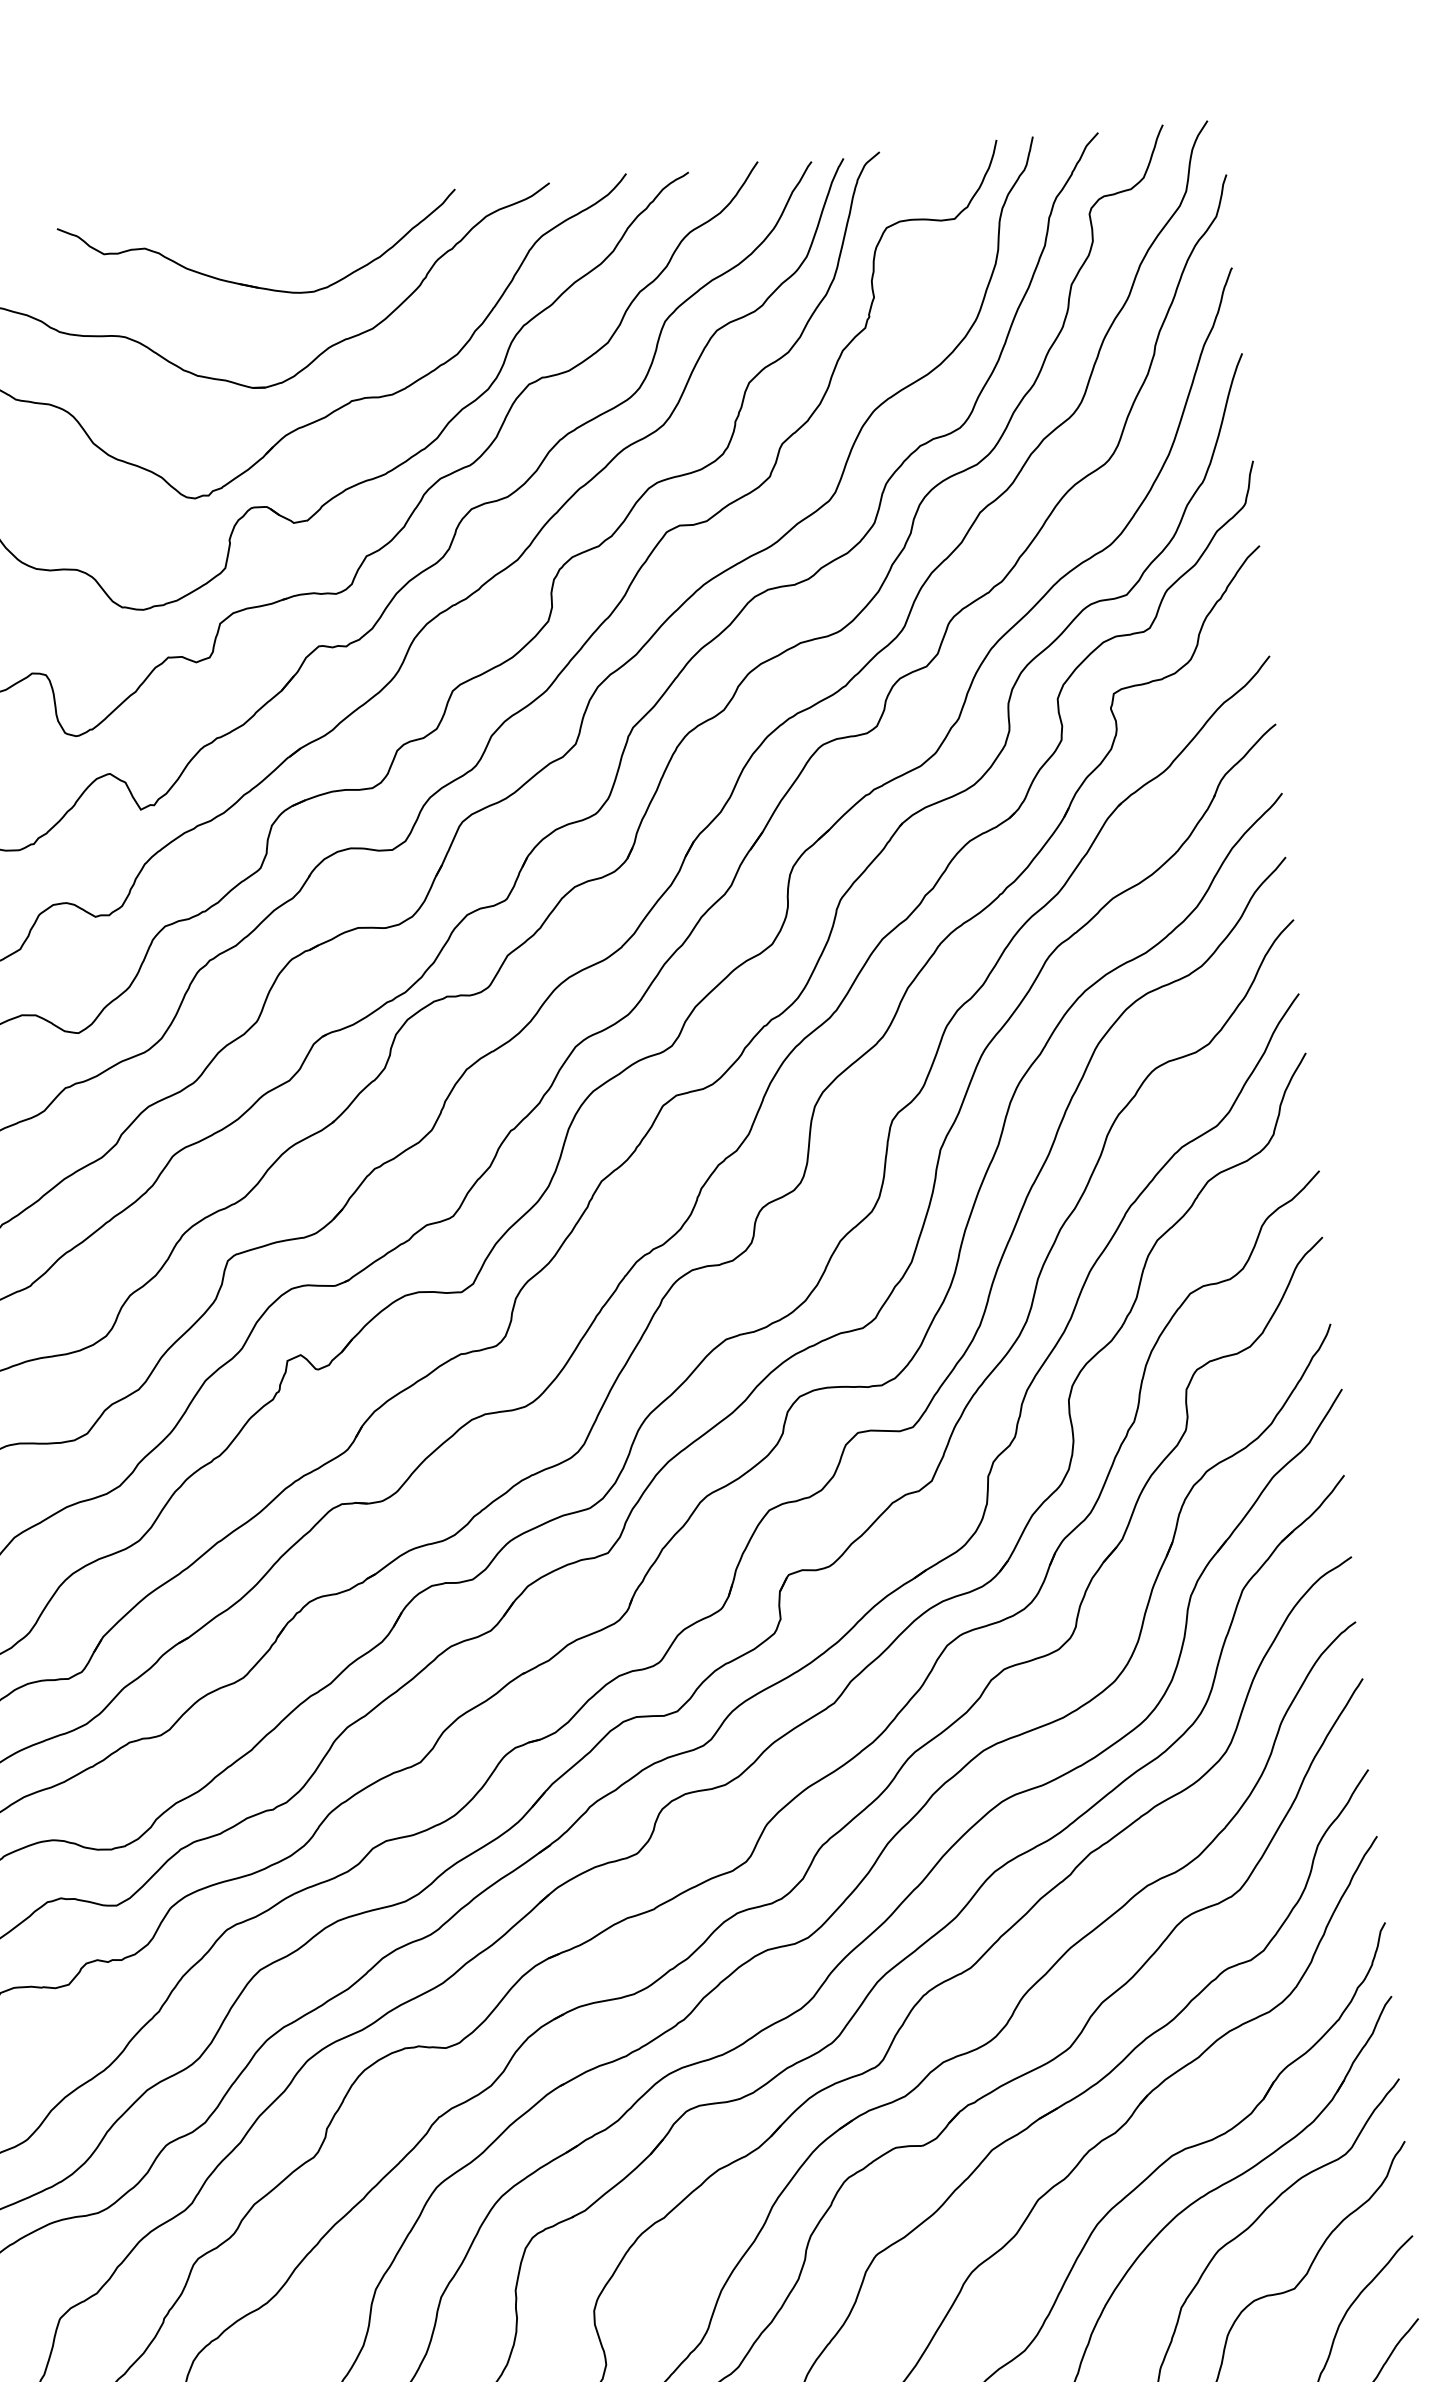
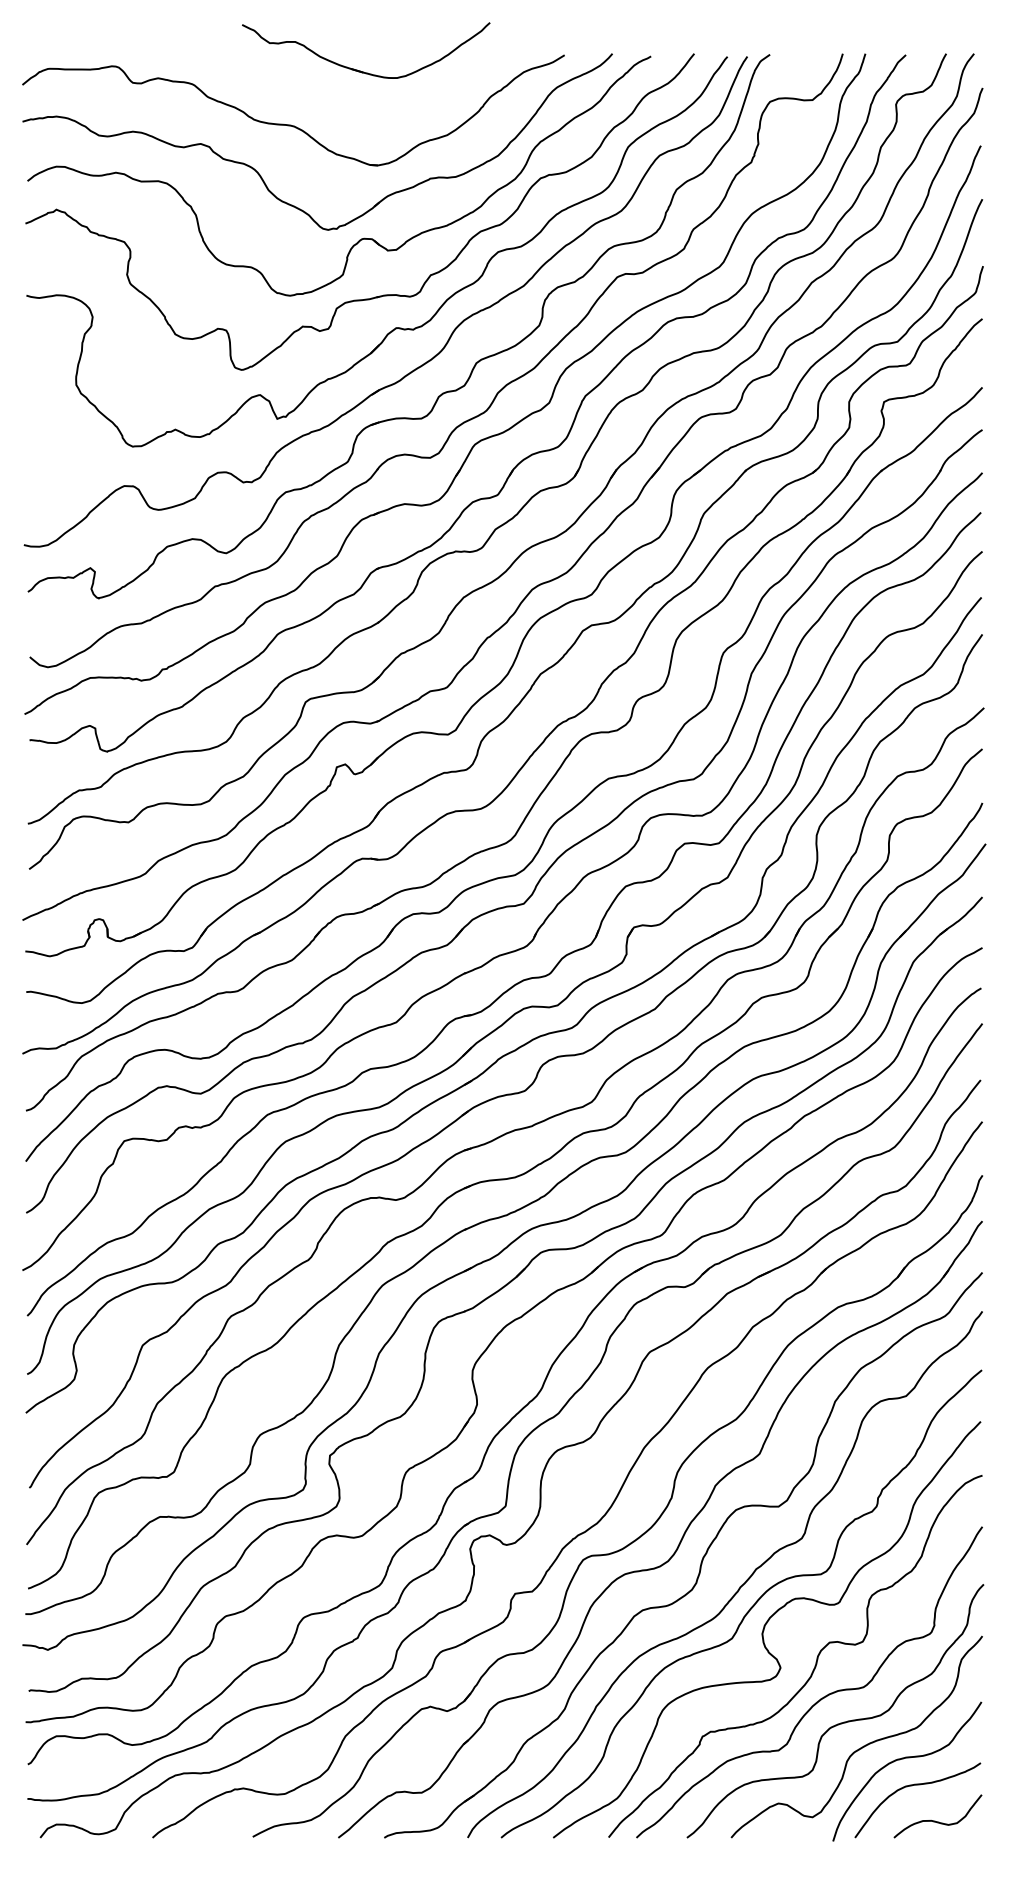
part: (253, 284) -> (360, 70), moved

